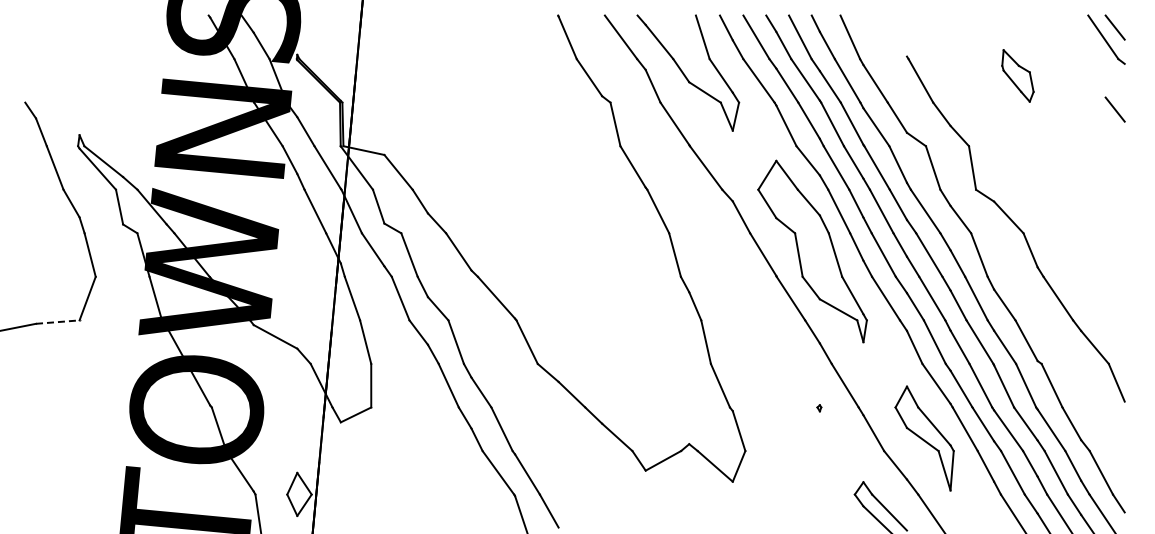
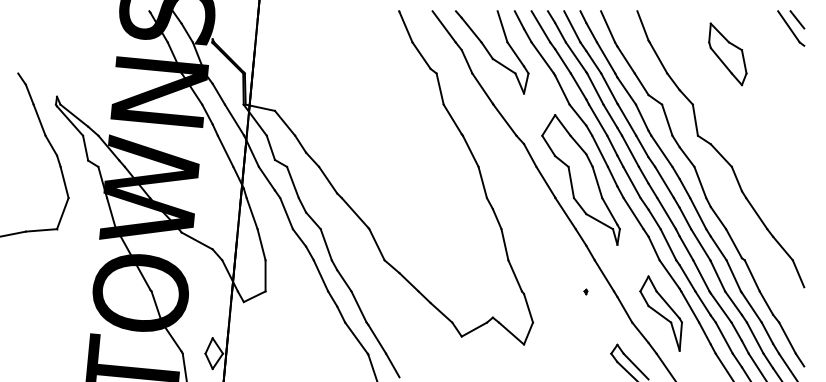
line: (899, 35) -> (643, 25), added
part: (1017, 75) -> (727, 54), size x1.67
line: (1114, 109) -> (796, 78), removed
line: (57, 322) -> (41, 230), dashed -> solid

